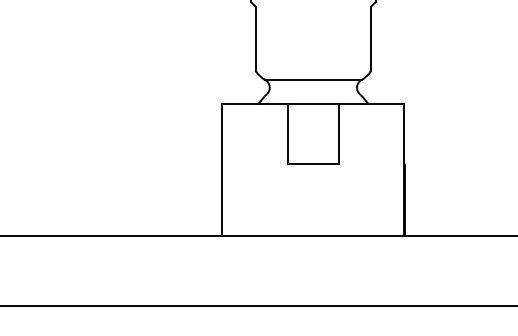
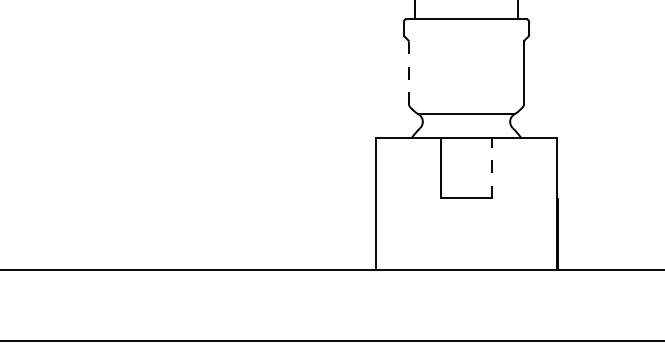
line: (255, 39) -> (408, 73), solid -> dashed
line: (339, 134) -> (492, 168), solid -> dashed

